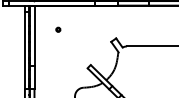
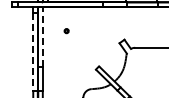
line: (34, 35) -> (42, 36), solid -> dashed
line: (24, 50) -> (32, 51), solid -> dashed

